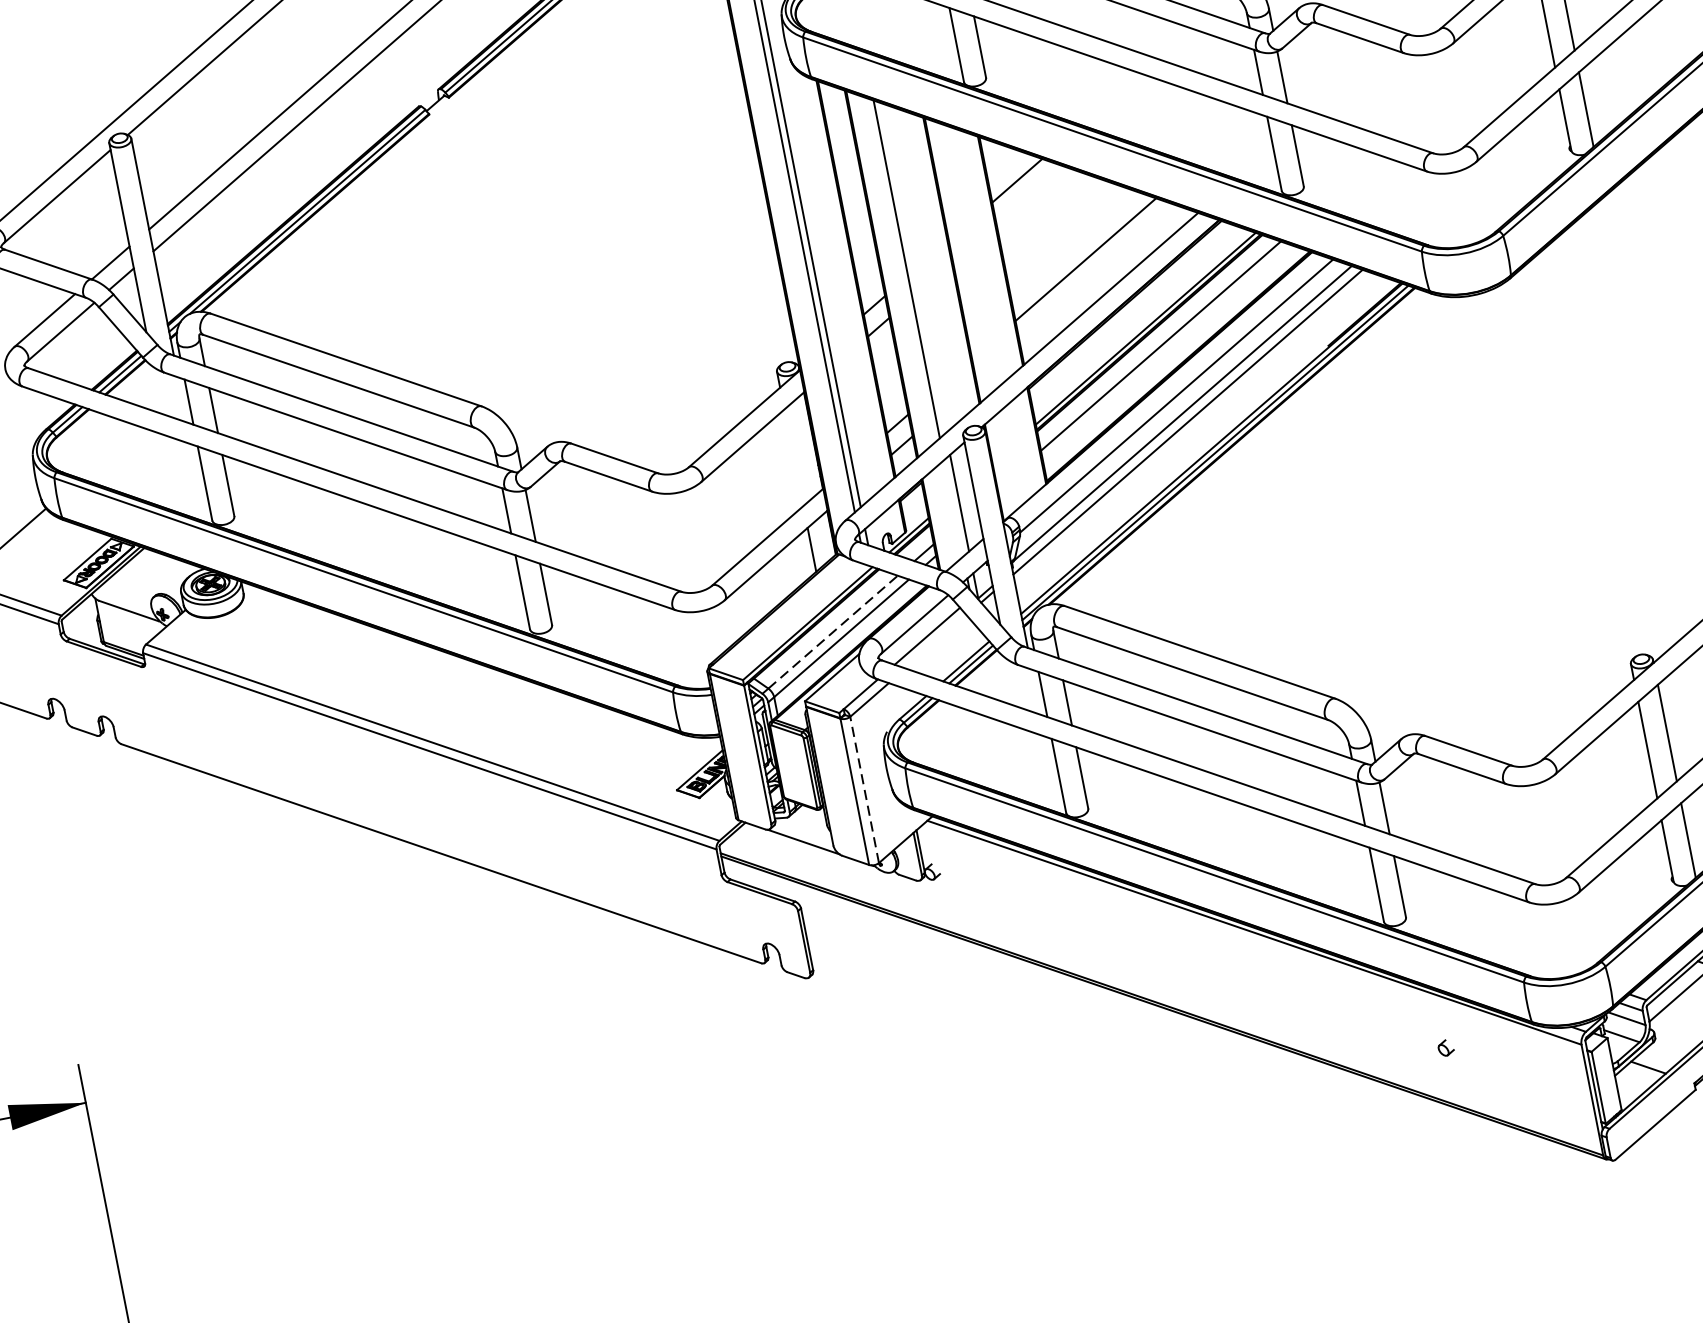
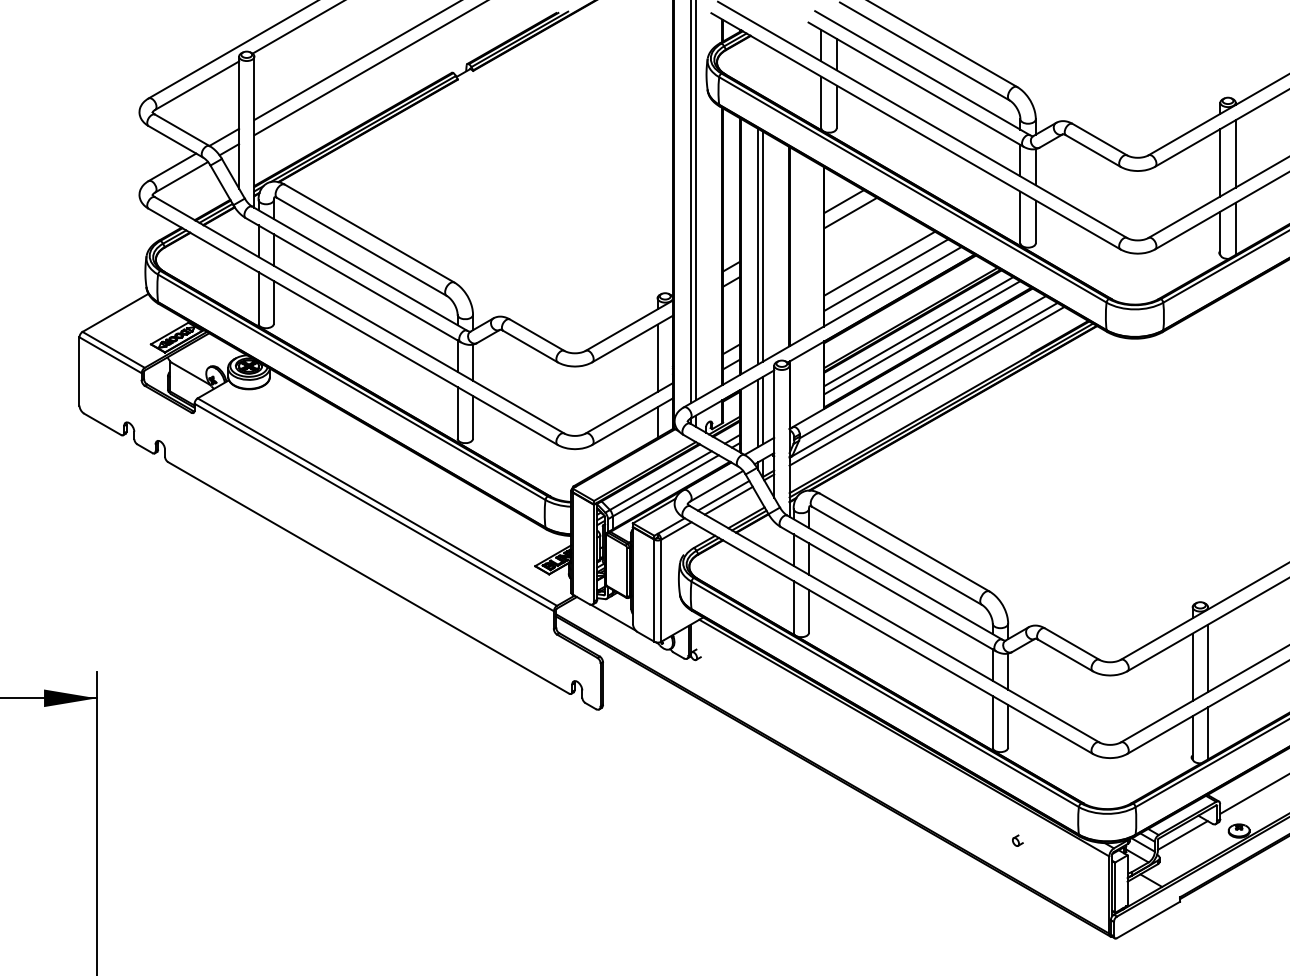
line: (1029, 194) -> (850, 212), added
line: (912, 268) -> (762, 246), added
line: (1098, 273) -> (886, 274), added
line: (1167, 353) -> (922, 337), added
line: (793, 458) -> (657, 358), added
line: (954, 508) -> (758, 413), added
line: (832, 632) -> (660, 480), dashed -> solid
line: (935, 641) -> (728, 500), added
line: (864, 789) -> (661, 590), dashed -> solid

